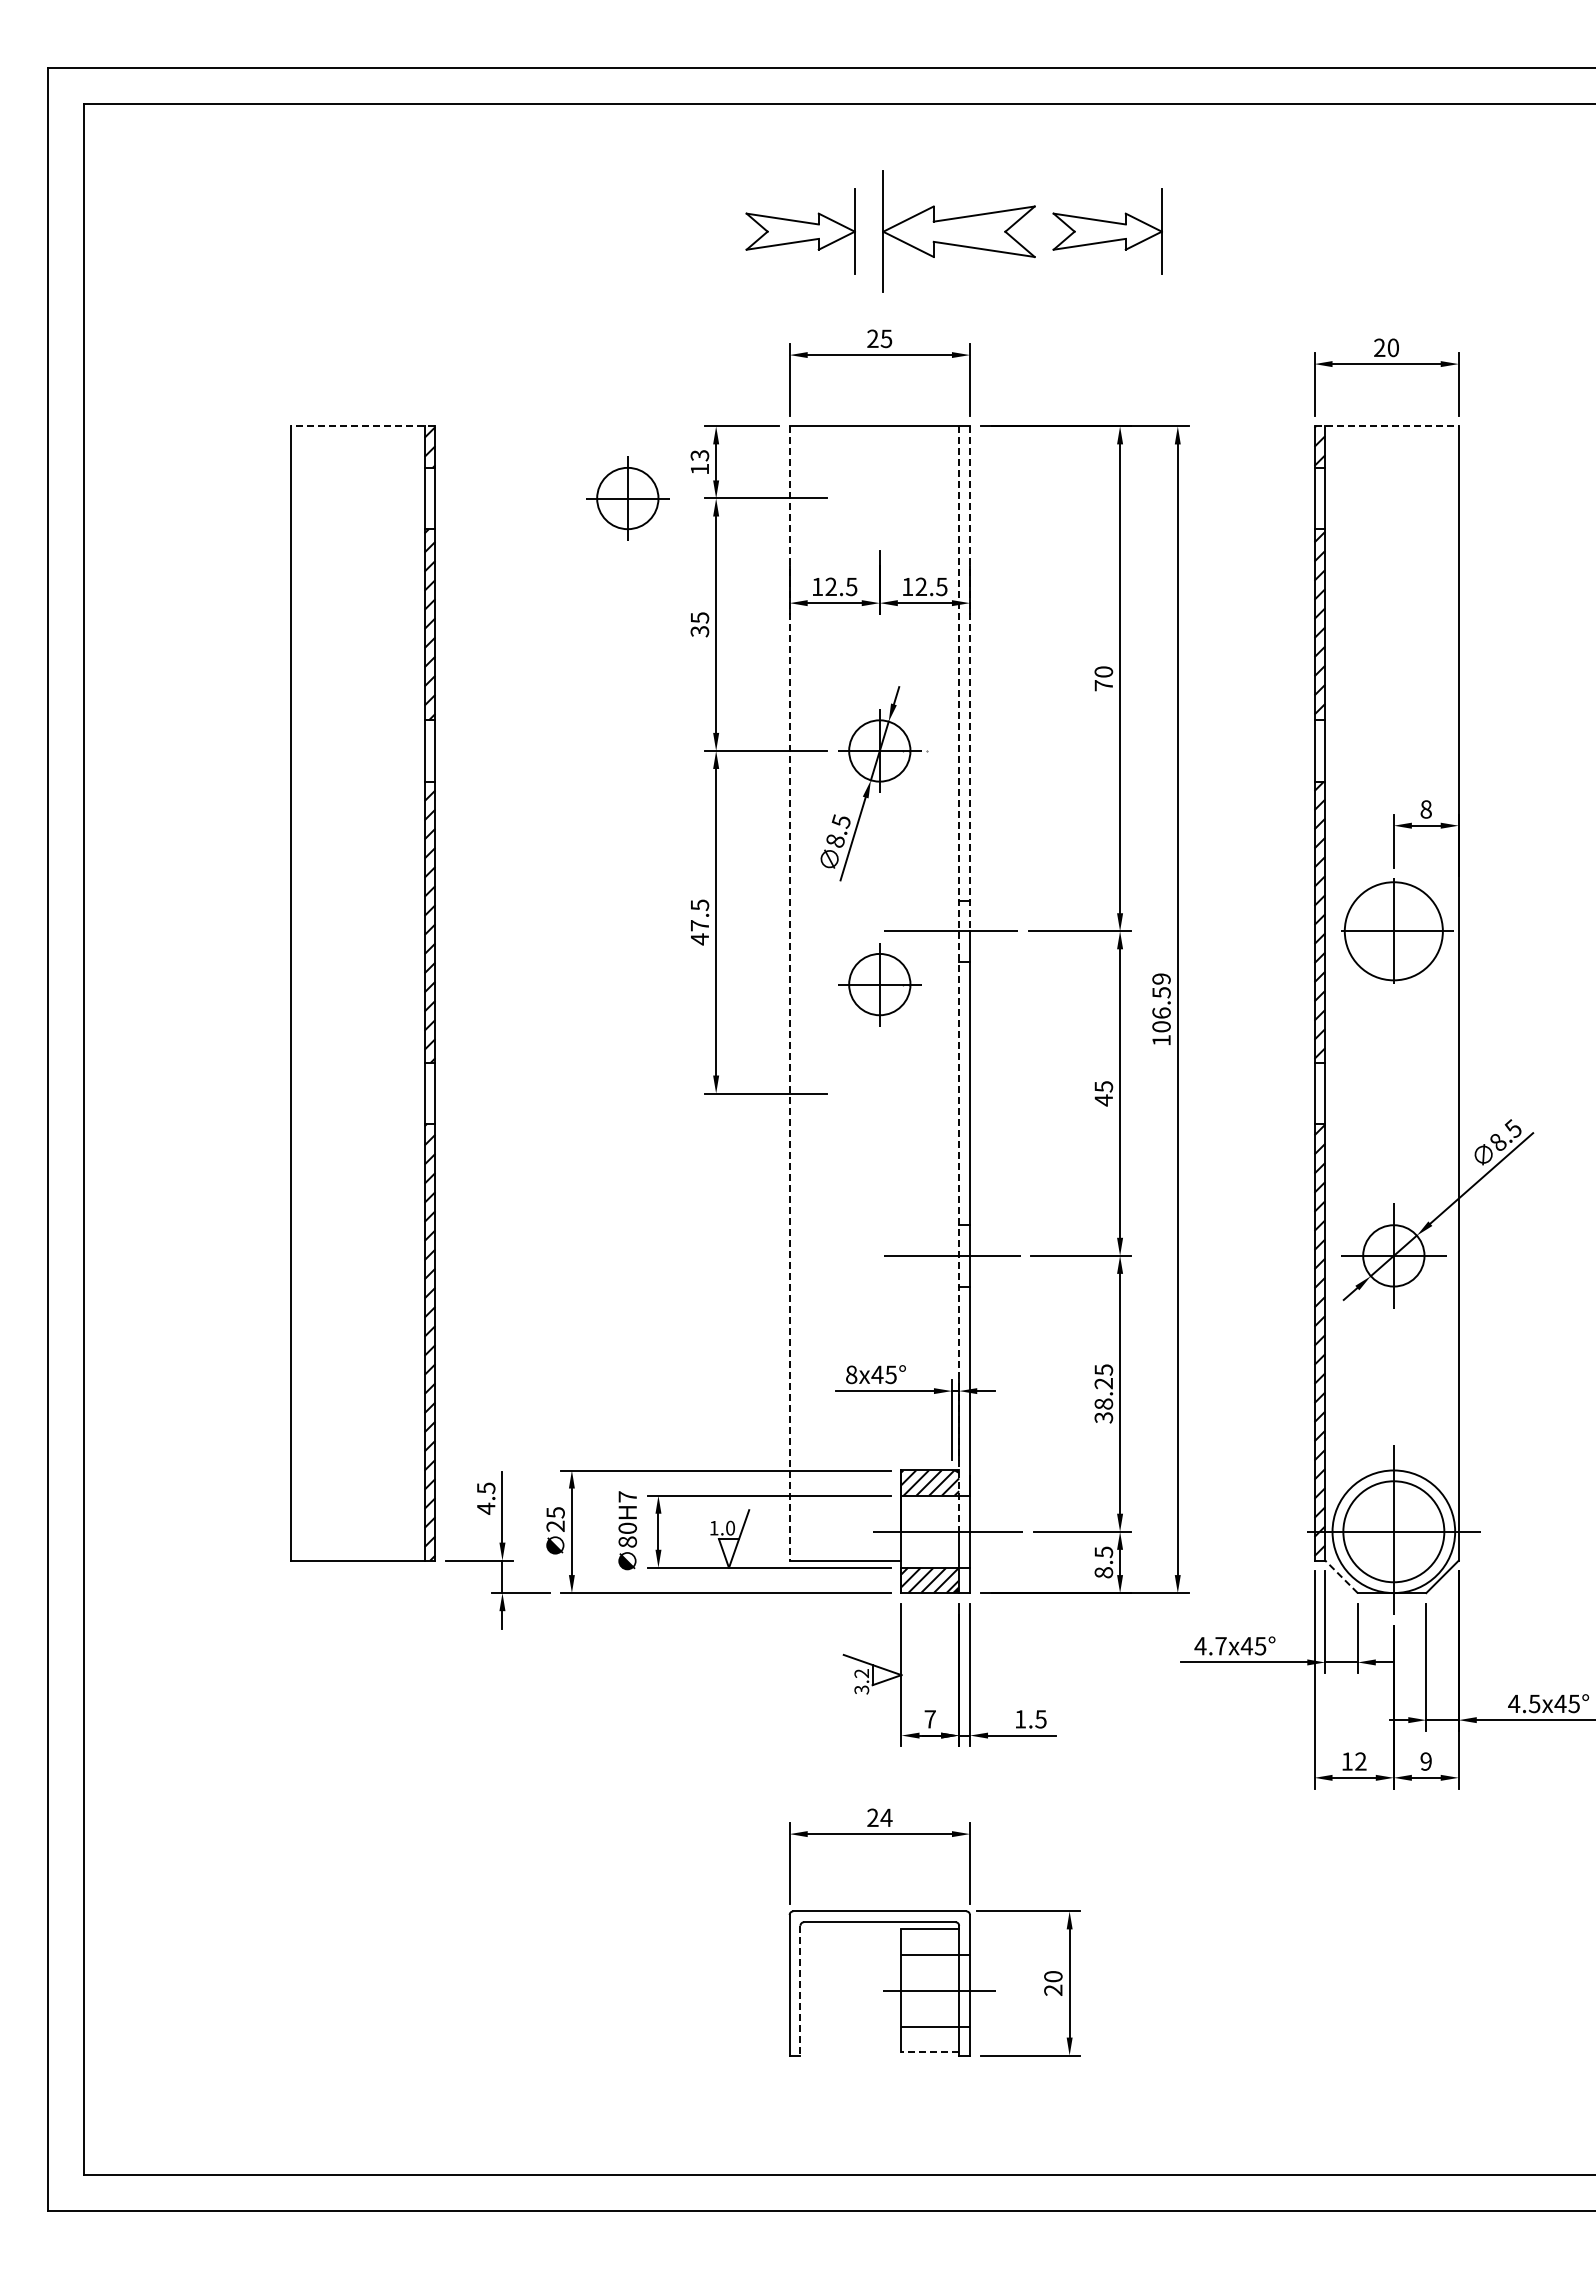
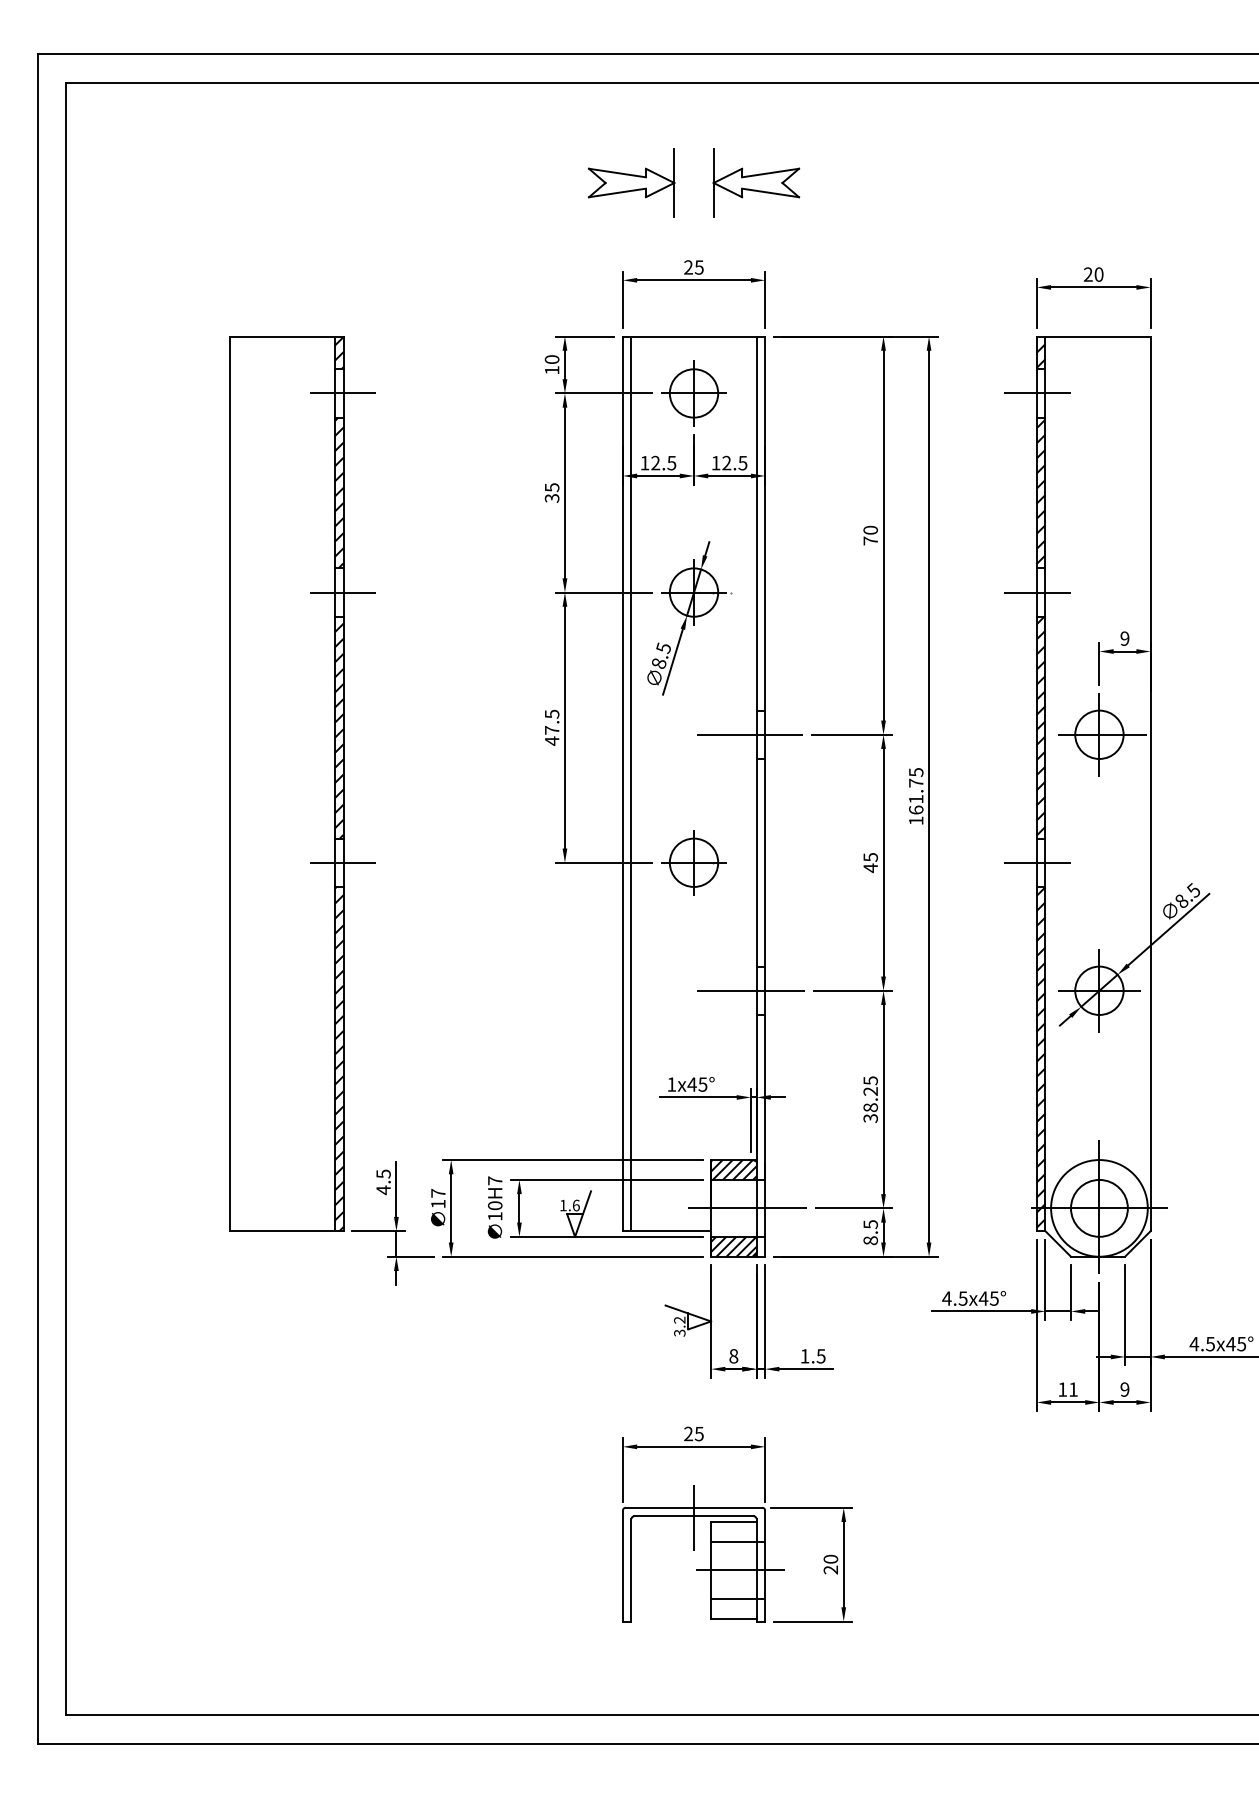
part: (958, 231) -> (756, 182), size x0.71
part: (1107, 231) -> (873, 182), removed
line: (362, 426) -> (286, 336), dashed -> solid
line: (1387, 426) -> (1094, 336), dashed -> solid
text: (699, 455) -> (551, 359), 13 -> 10
line: (434, 498) -> (342, 393), added
part: (627, 498) -> (693, 393), moved
line: (1315, 498) -> (1037, 393), added
line: (969, 679) -> (764, 536), dashed -> solid
line: (434, 750) -> (342, 592), added
line: (1315, 750) -> (1037, 592), added
text: (1425, 809) -> (1124, 638), 8 -> 9
circle: (1393, 930) -> (1099, 734), size x0.62
line: (959, 979) -> (756, 772), dashed -> solid
part: (879, 984) -> (693, 862), moved
line: (800, 993) -> (631, 783), added
line: (789, 994) -> (622, 784), dashed -> solid
text: (1161, 1002) -> (916, 790), 106.59 -> 161.75
line: (434, 1093) -> (342, 862), added
line: (1315, 1093) -> (1037, 862), added
text: (851, 1374) -> (671, 1084), 8x45° -> 1x45°
text: (555, 1519) -> (438, 1198), 25 -> 17
text: (730, 1527) -> (576, 1205), 1.0 -> 1.6
circle: (1393, 1531) -> (1099, 1208), size x0.71
text: (627, 1541) -> (495, 1216), 80H7 -> 10H7
line: (1341, 1576) -> (1058, 1243), dashed -> solid
text: (1220, 1646) -> (962, 1298), 4.7x45° -> 4.5x45°
text: (929, 1719) -> (733, 1356), 7 -> 8
text: (1360, 1761) -> (1073, 1389), 12 -> 11
text: (886, 1817) -> (699, 1433), 24 -> 25
line: (879, 1923) -> (693, 1517), added
line: (800, 1990) -> (631, 1570), dashed -> solid
line: (930, 2051) -> (734, 1618), dashed -> solid

